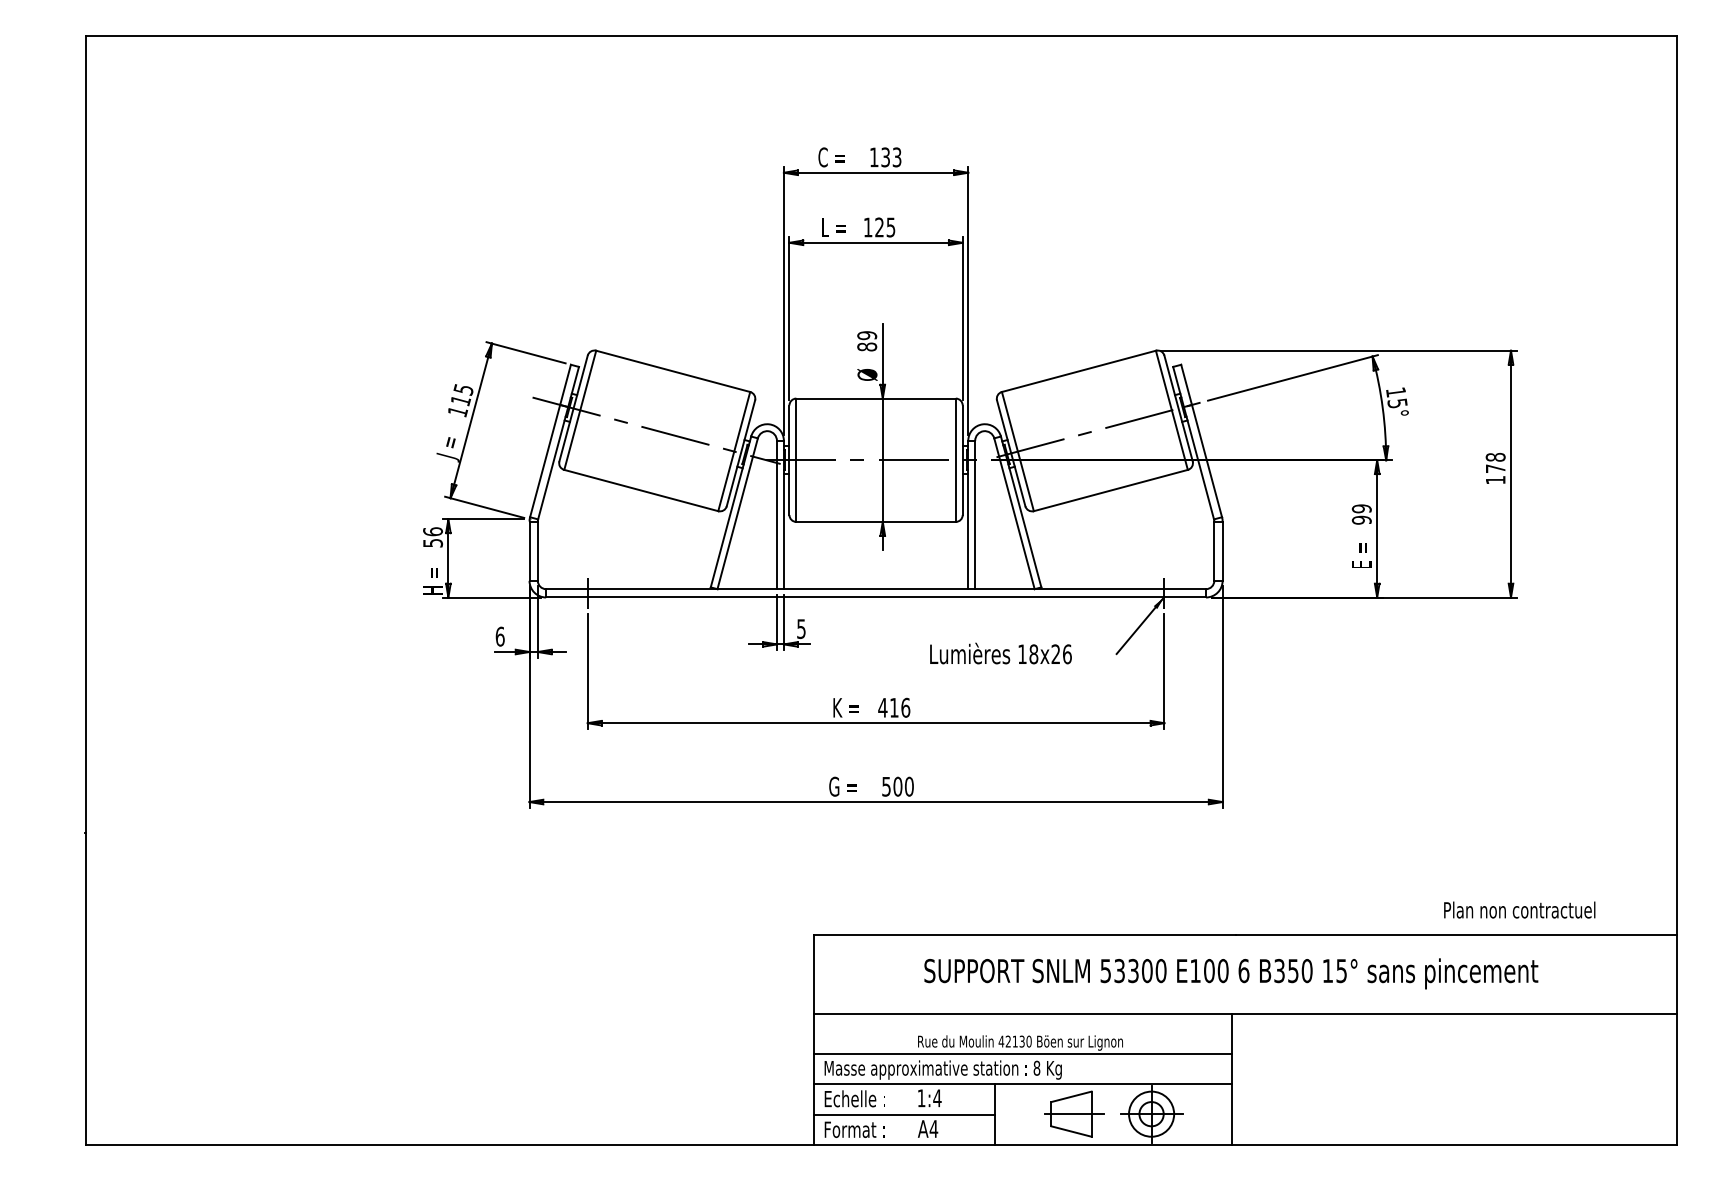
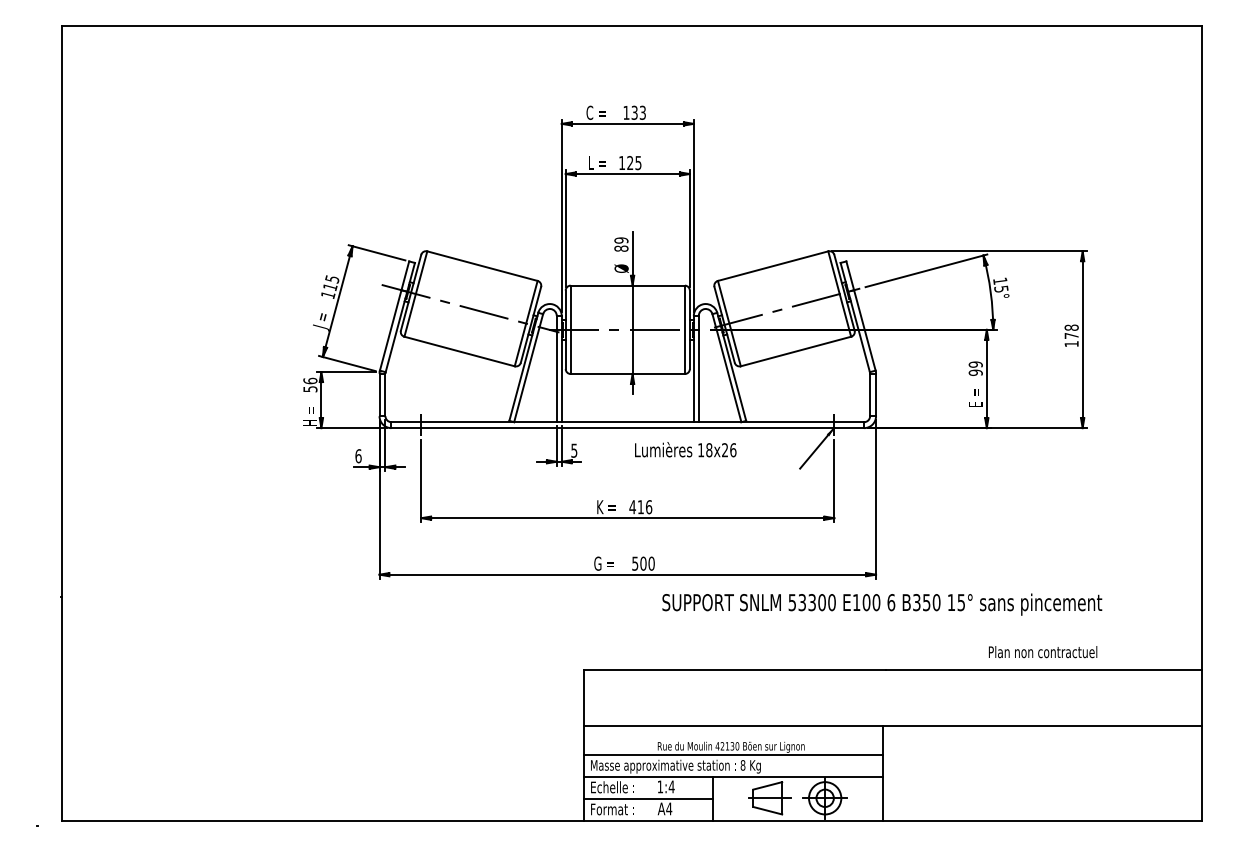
text: (1000, 653) -> (685, 449), moved
text: (1519, 909) -> (1042, 651), moved
text: (1231, 973) -> (882, 604), moved

